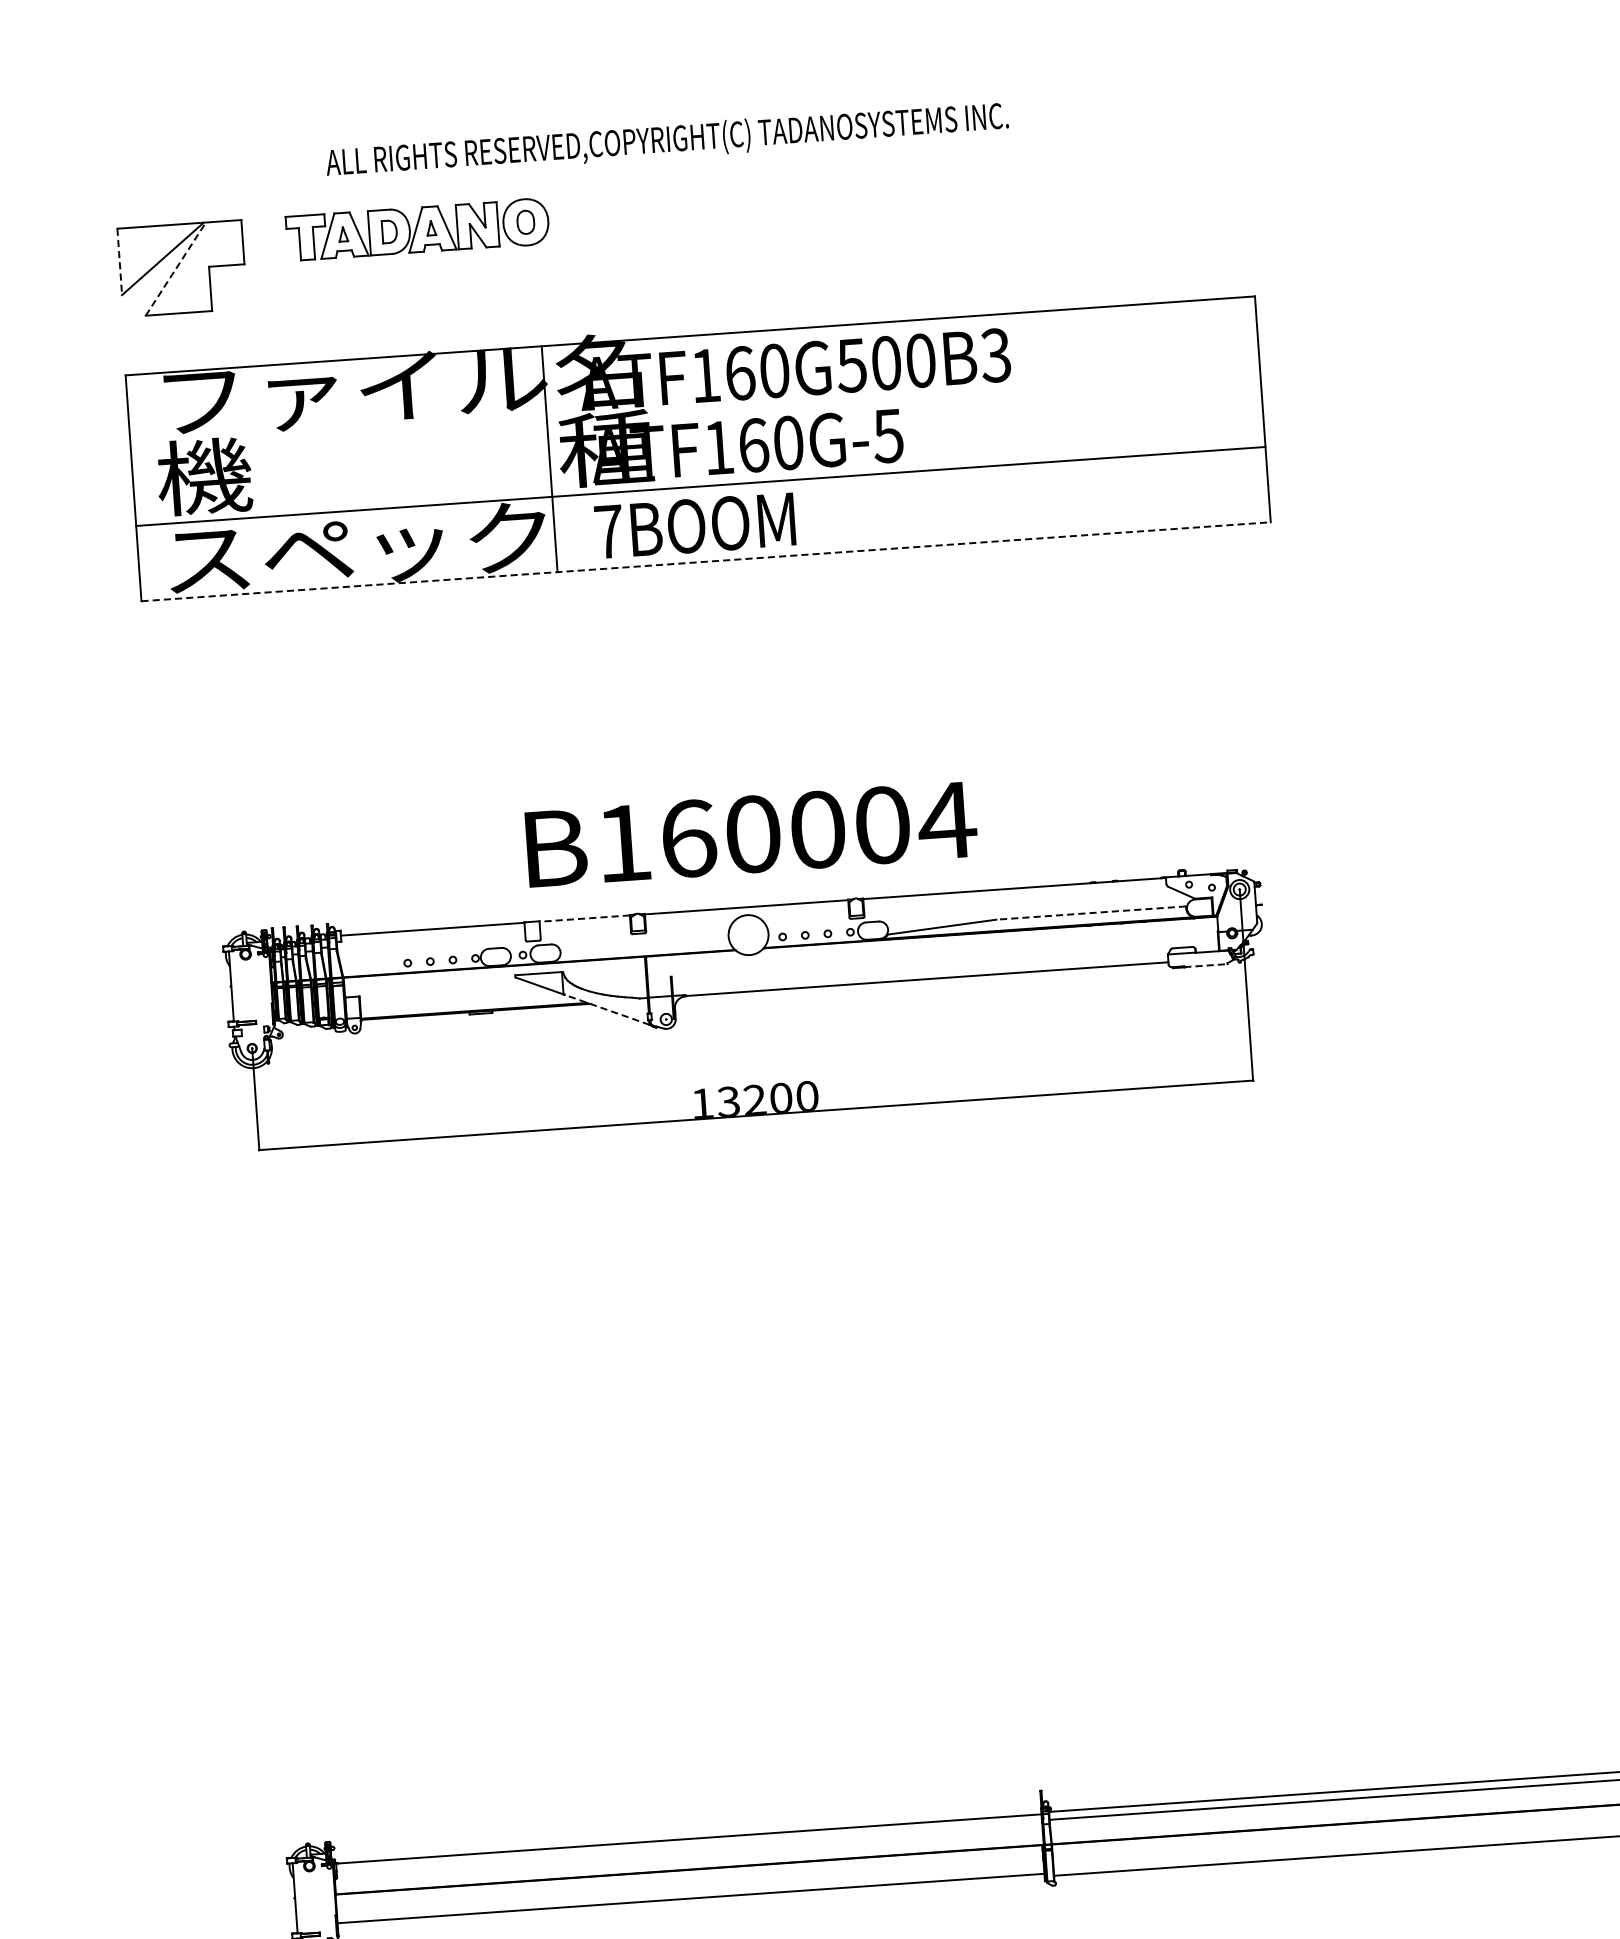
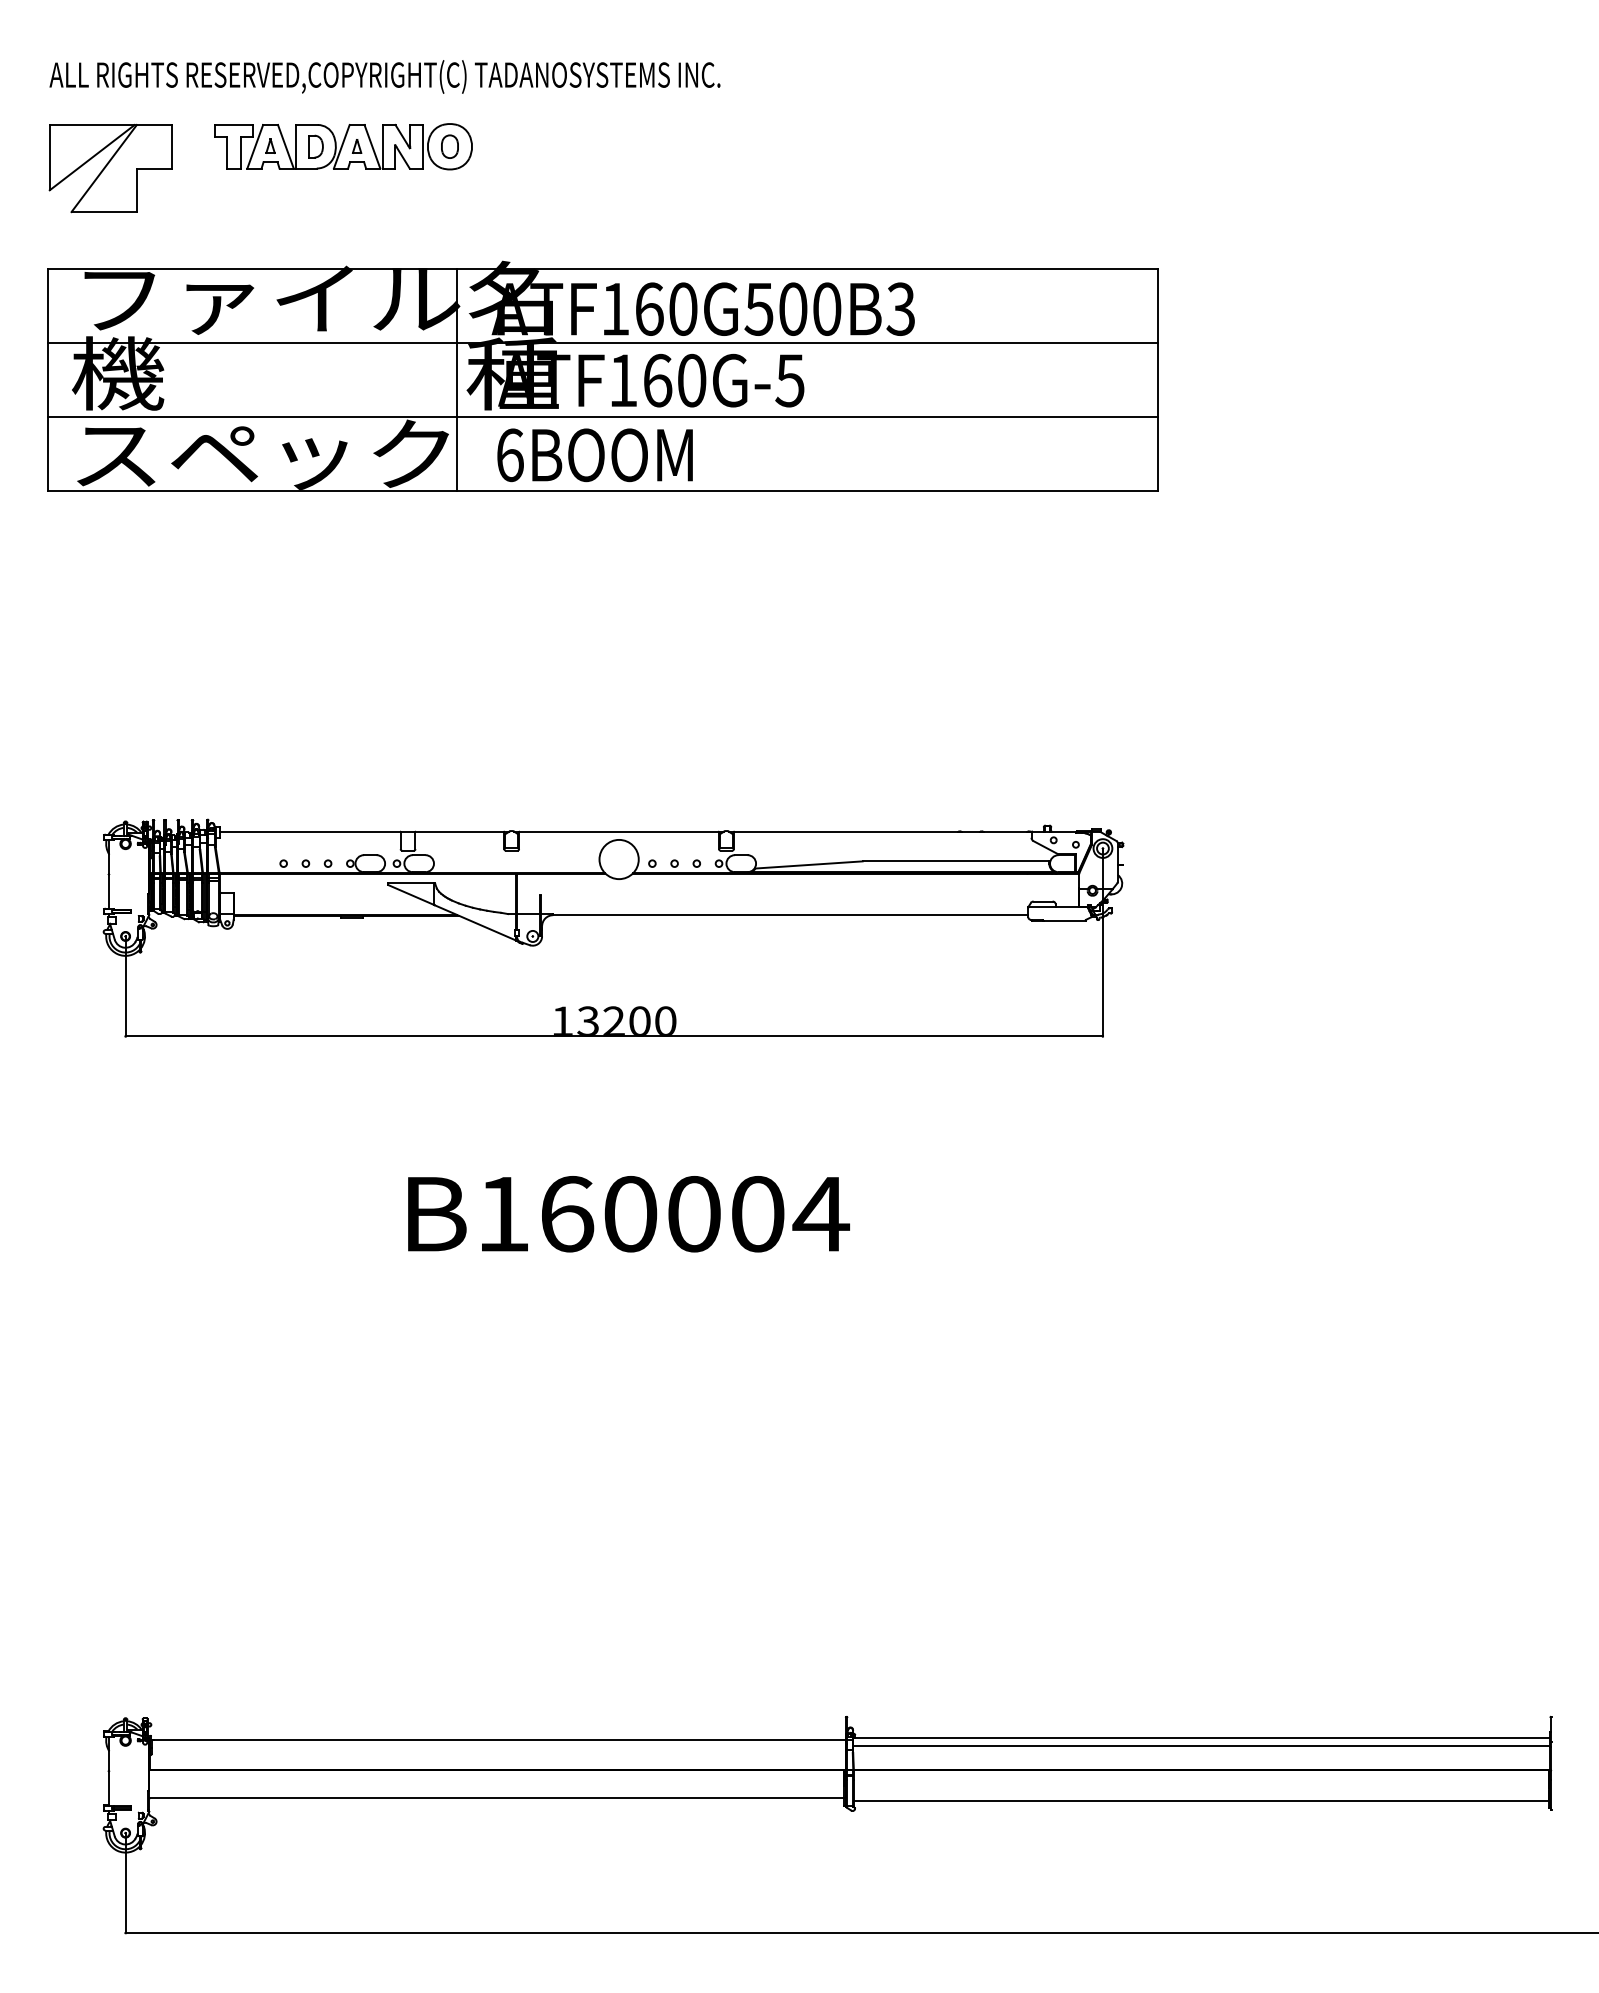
text: (666, 140) -> (384, 76), moved
line: (119, 261) -> (49, 157), dashed -> solid
line: (176, 269) -> (104, 168), dashed -> solid
line: (694, 411) -> (602, 343), added
text: (609, 532) -> (510, 455), 7BOOM -> 6BOOM
line: (706, 562) -> (603, 491), dashed -> solid
text: (751, 834) -> (628, 1214), moved
line: (1090, 913) -> (955, 861), dashed -> solid
line: (584, 918) -> (459, 832), dashed -> solid
line: (1206, 965) -> (1065, 920), dashed -> solid
line: (606, 1009) -> (475, 922), dashed -> solid

